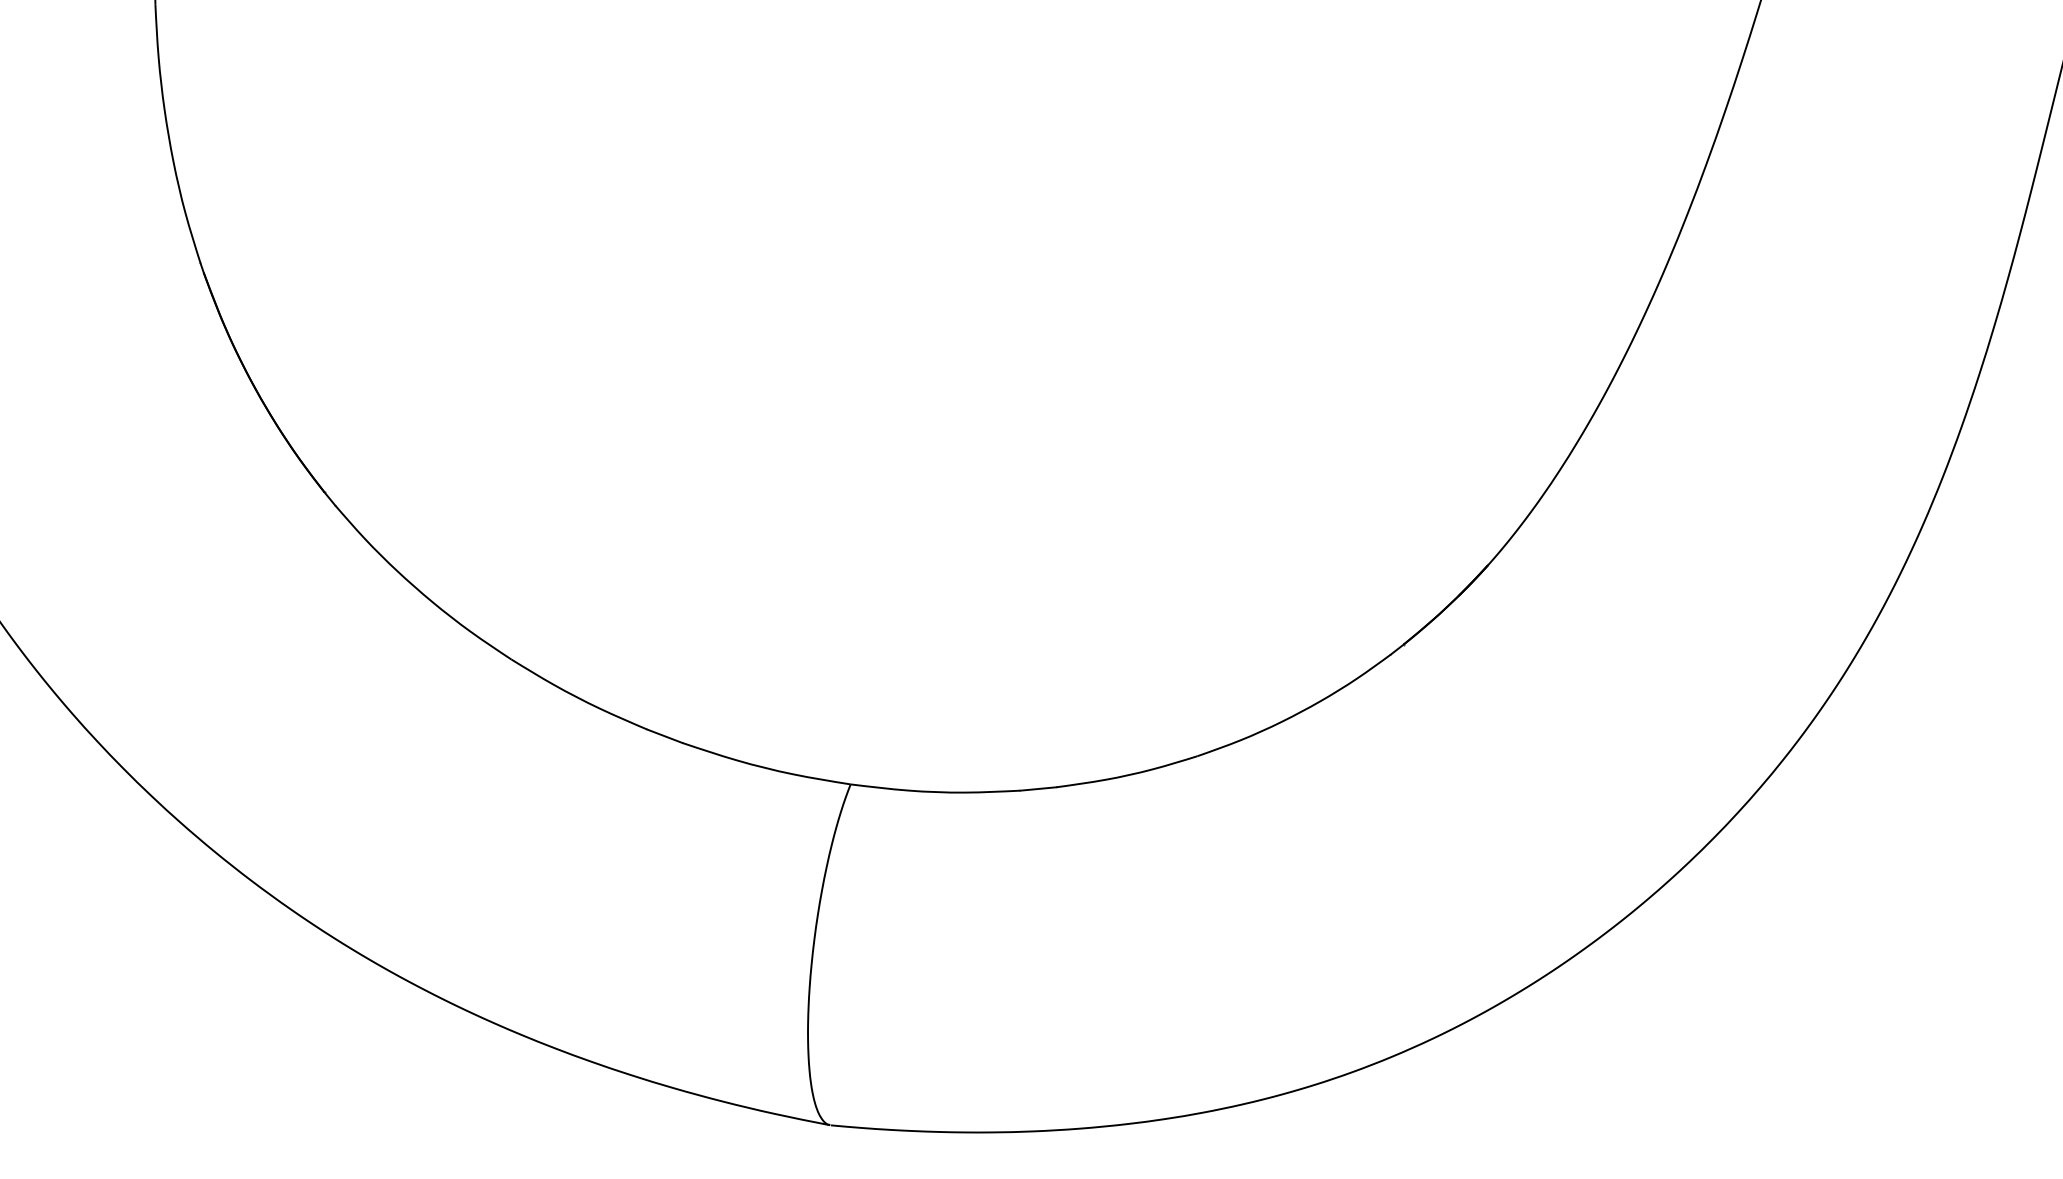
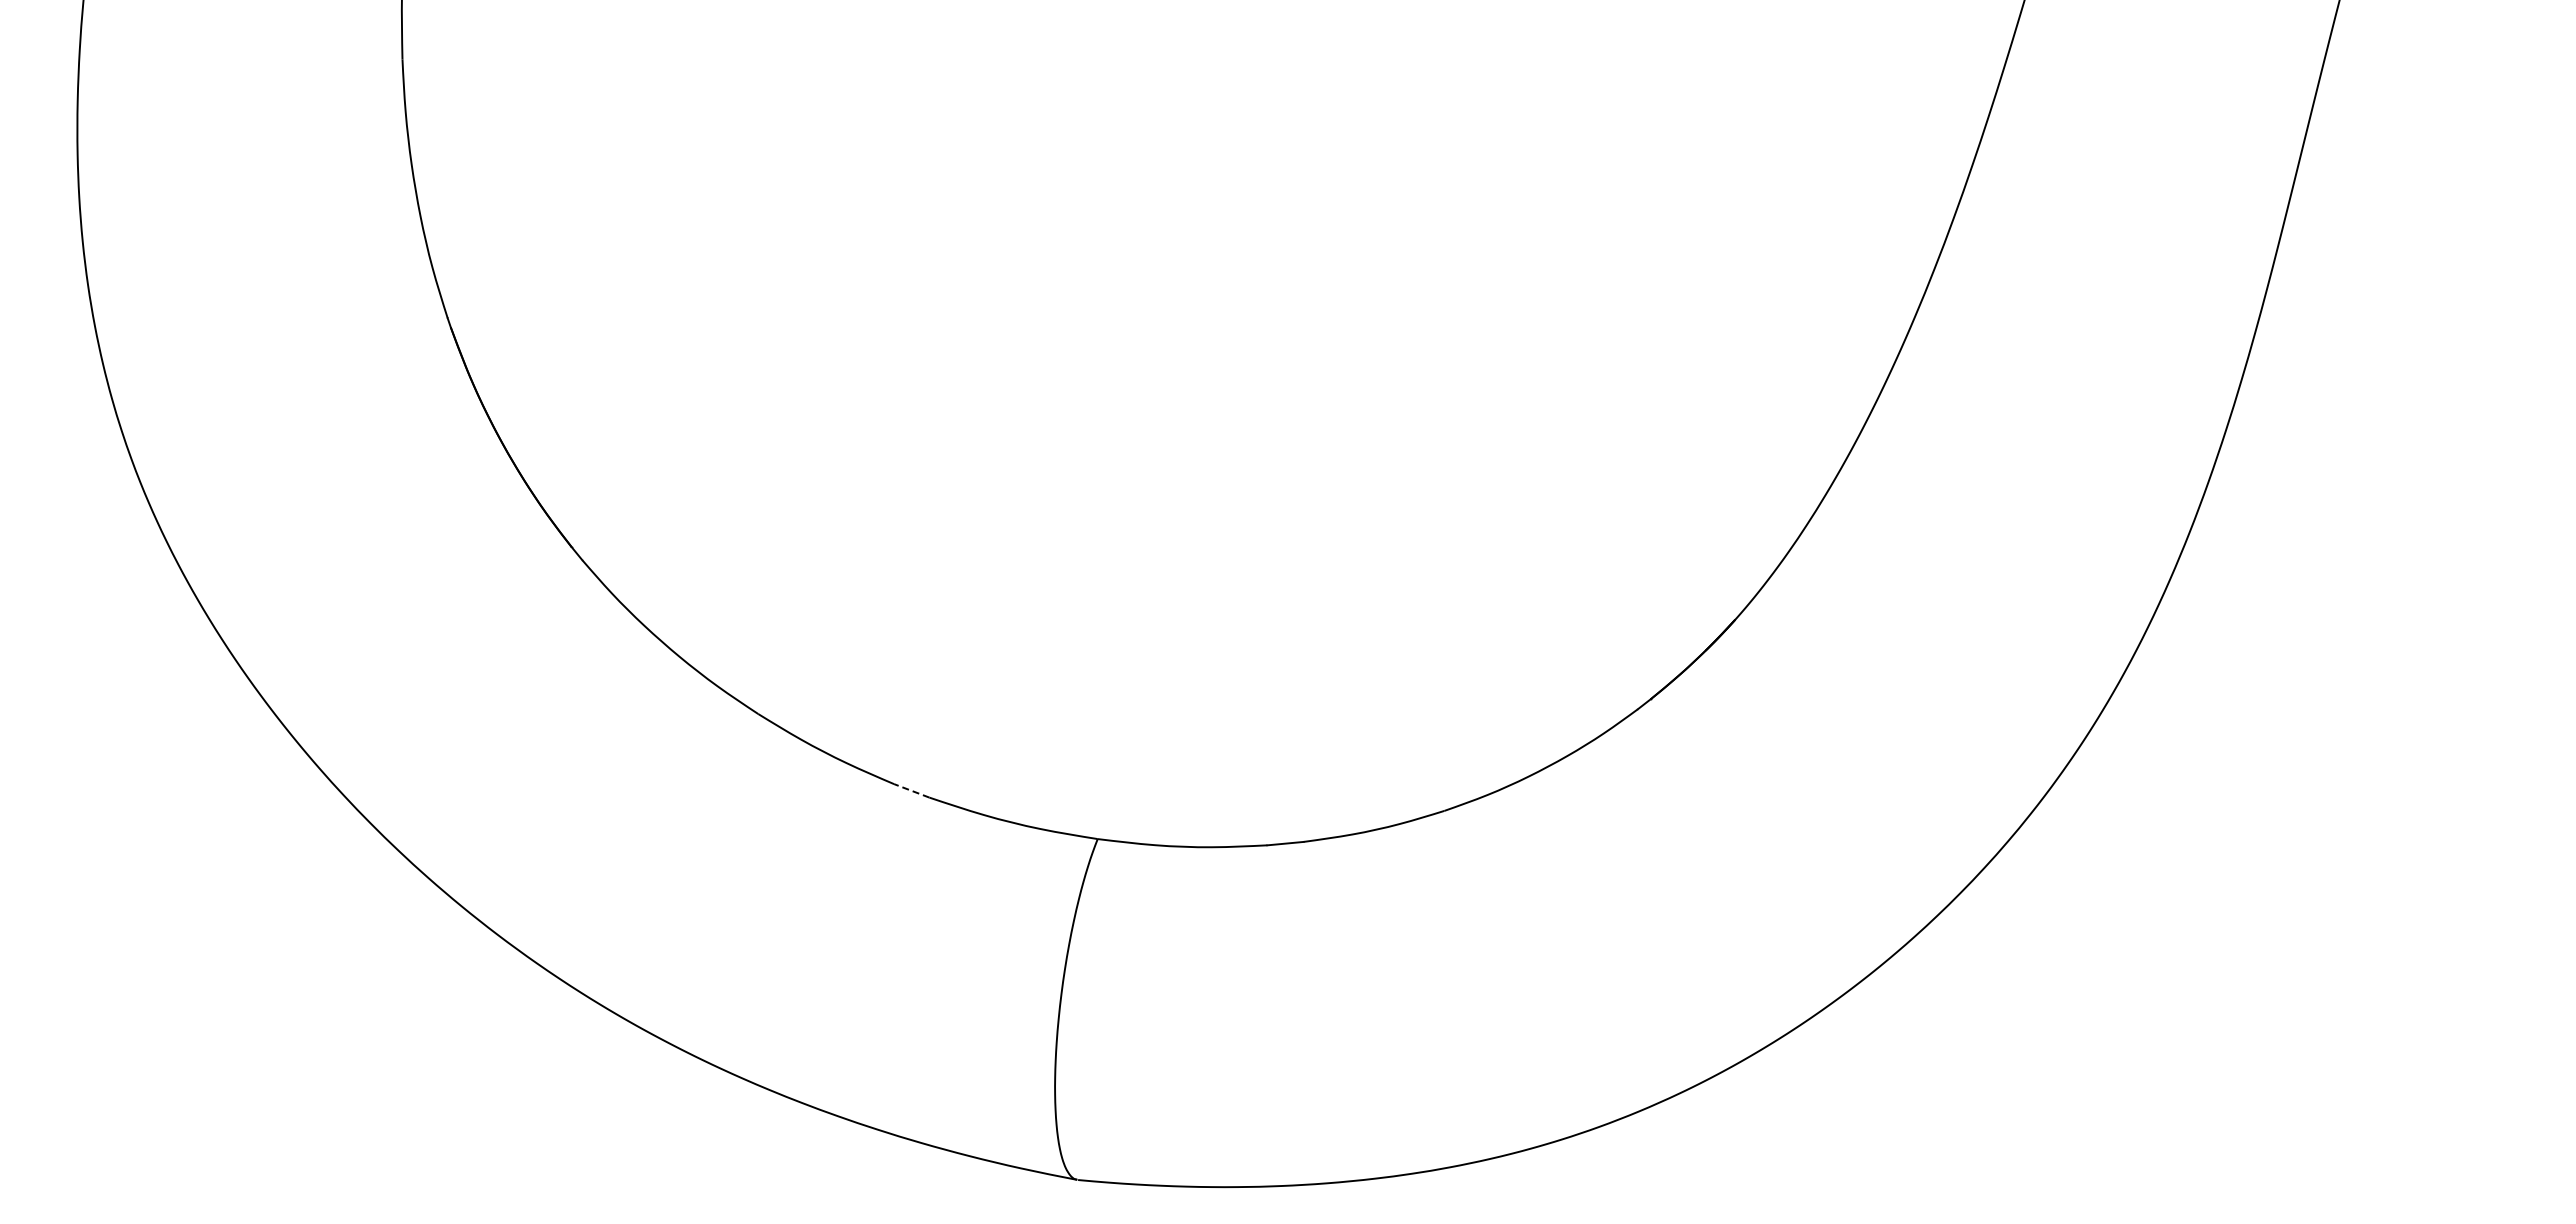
line: (664, 735) -> (911, 790), solid -> dashed

